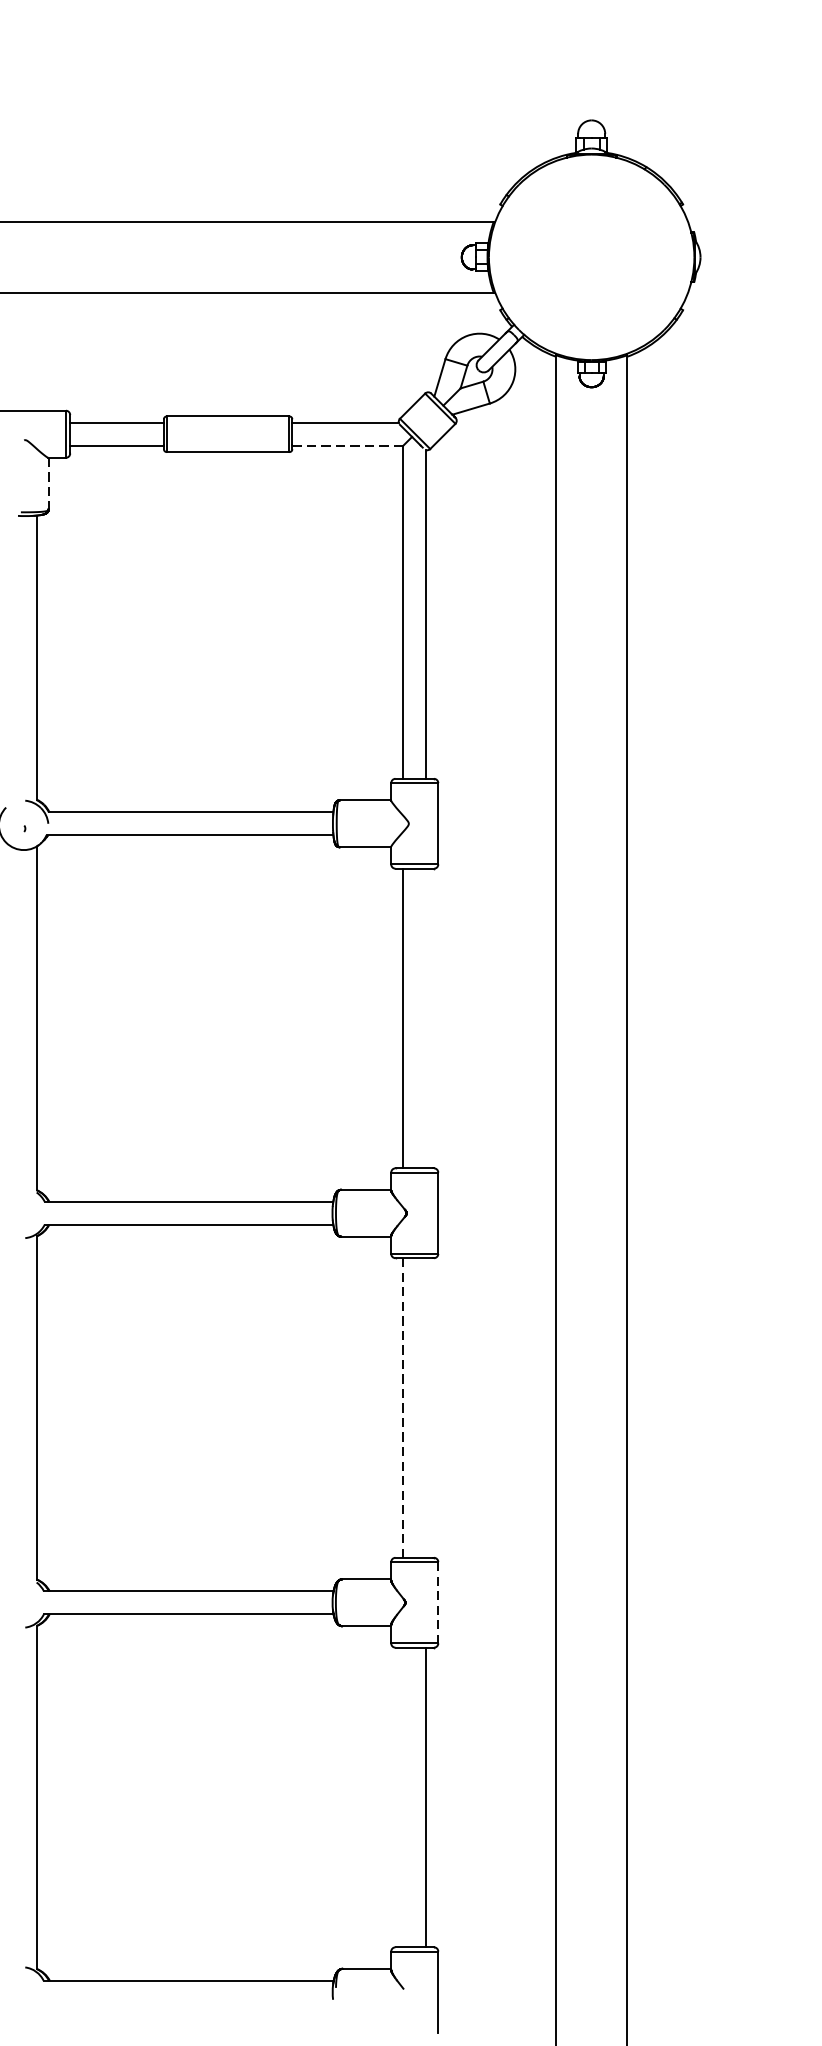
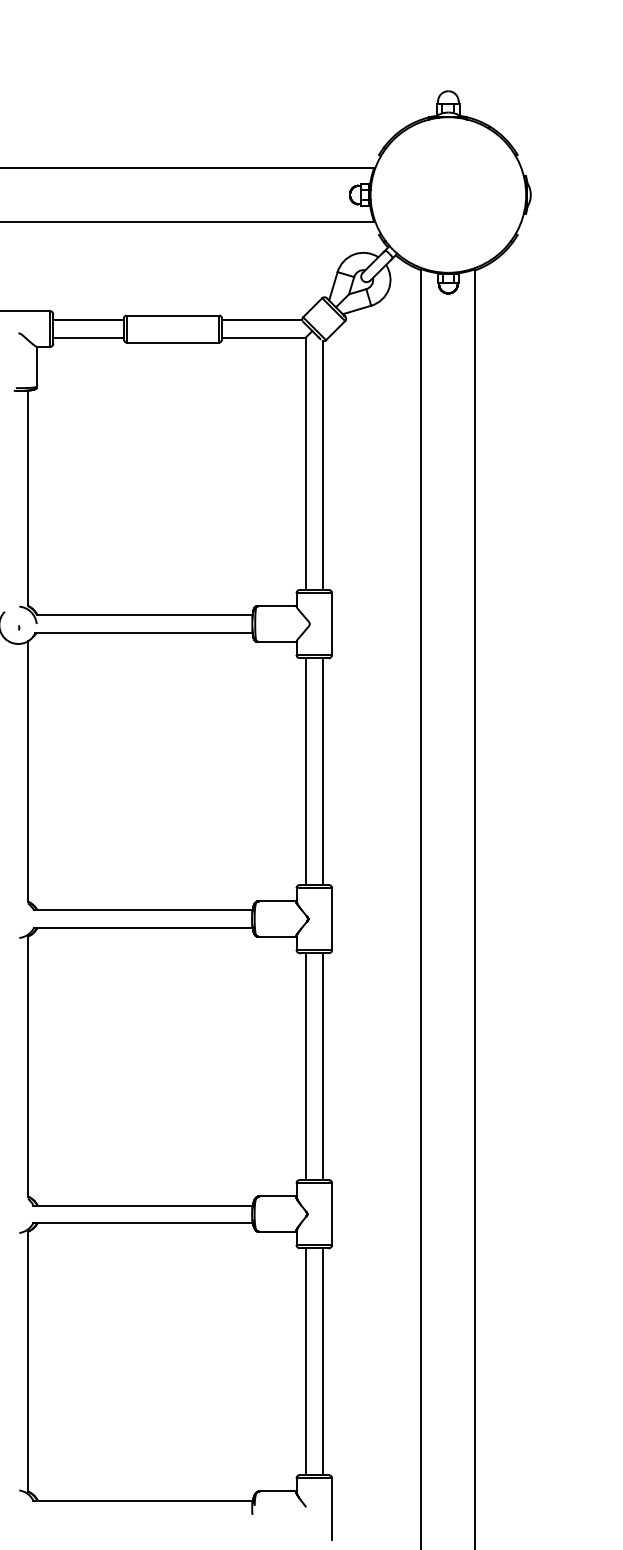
line: (348, 445) -> (264, 337), dashed -> solid
line: (49, 483) -> (37, 366), dashed -> solid
line: (425, 1018) -> (322, 771), added
line: (425, 1407) -> (322, 1066), added
line: (403, 1409) -> (305, 1067), dashed -> solid
line: (438, 1603) -> (332, 1214), dashed -> solid
line: (403, 1797) -> (305, 1361), added

